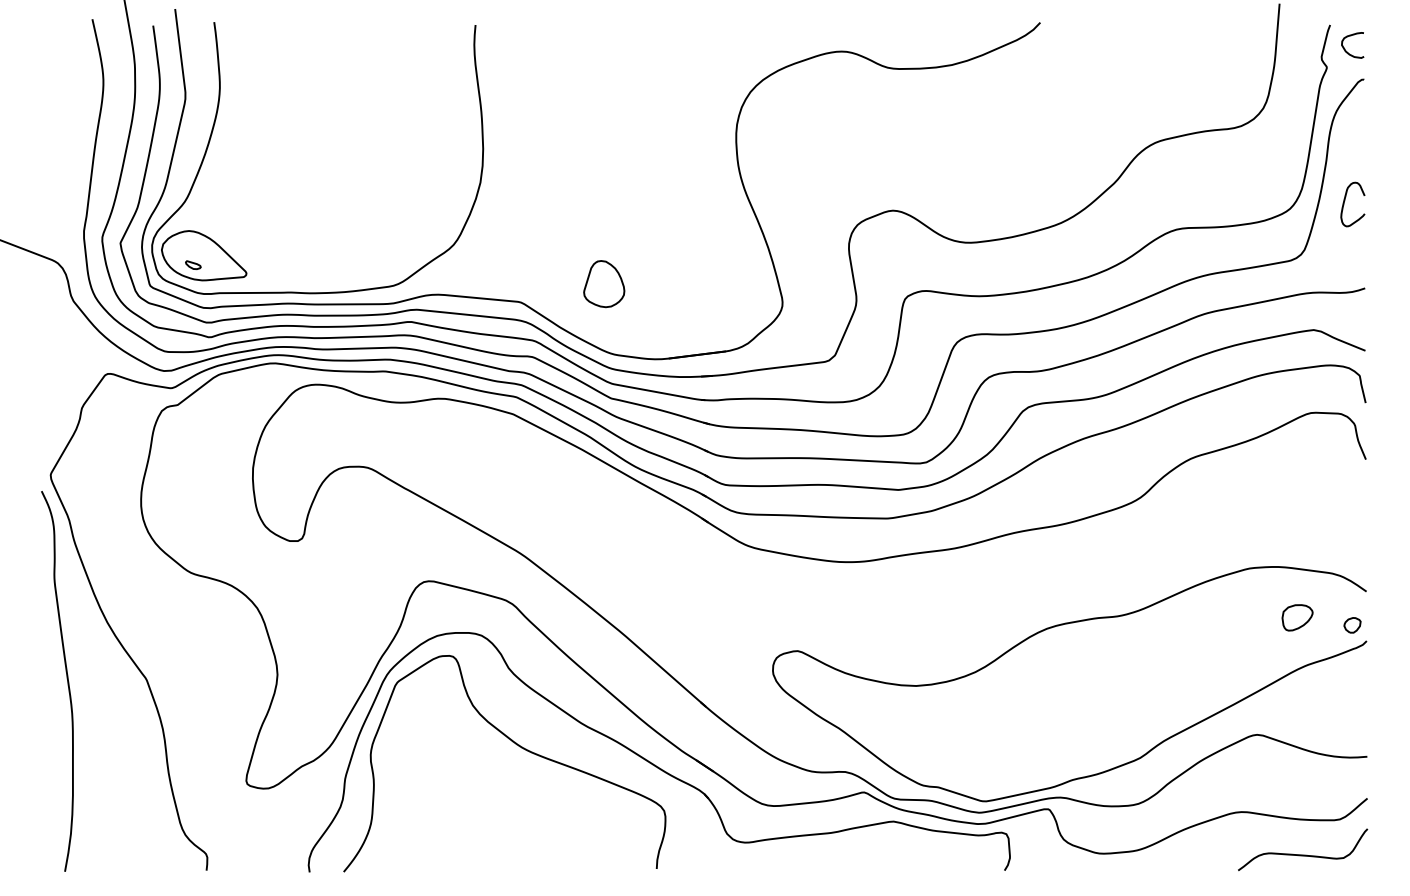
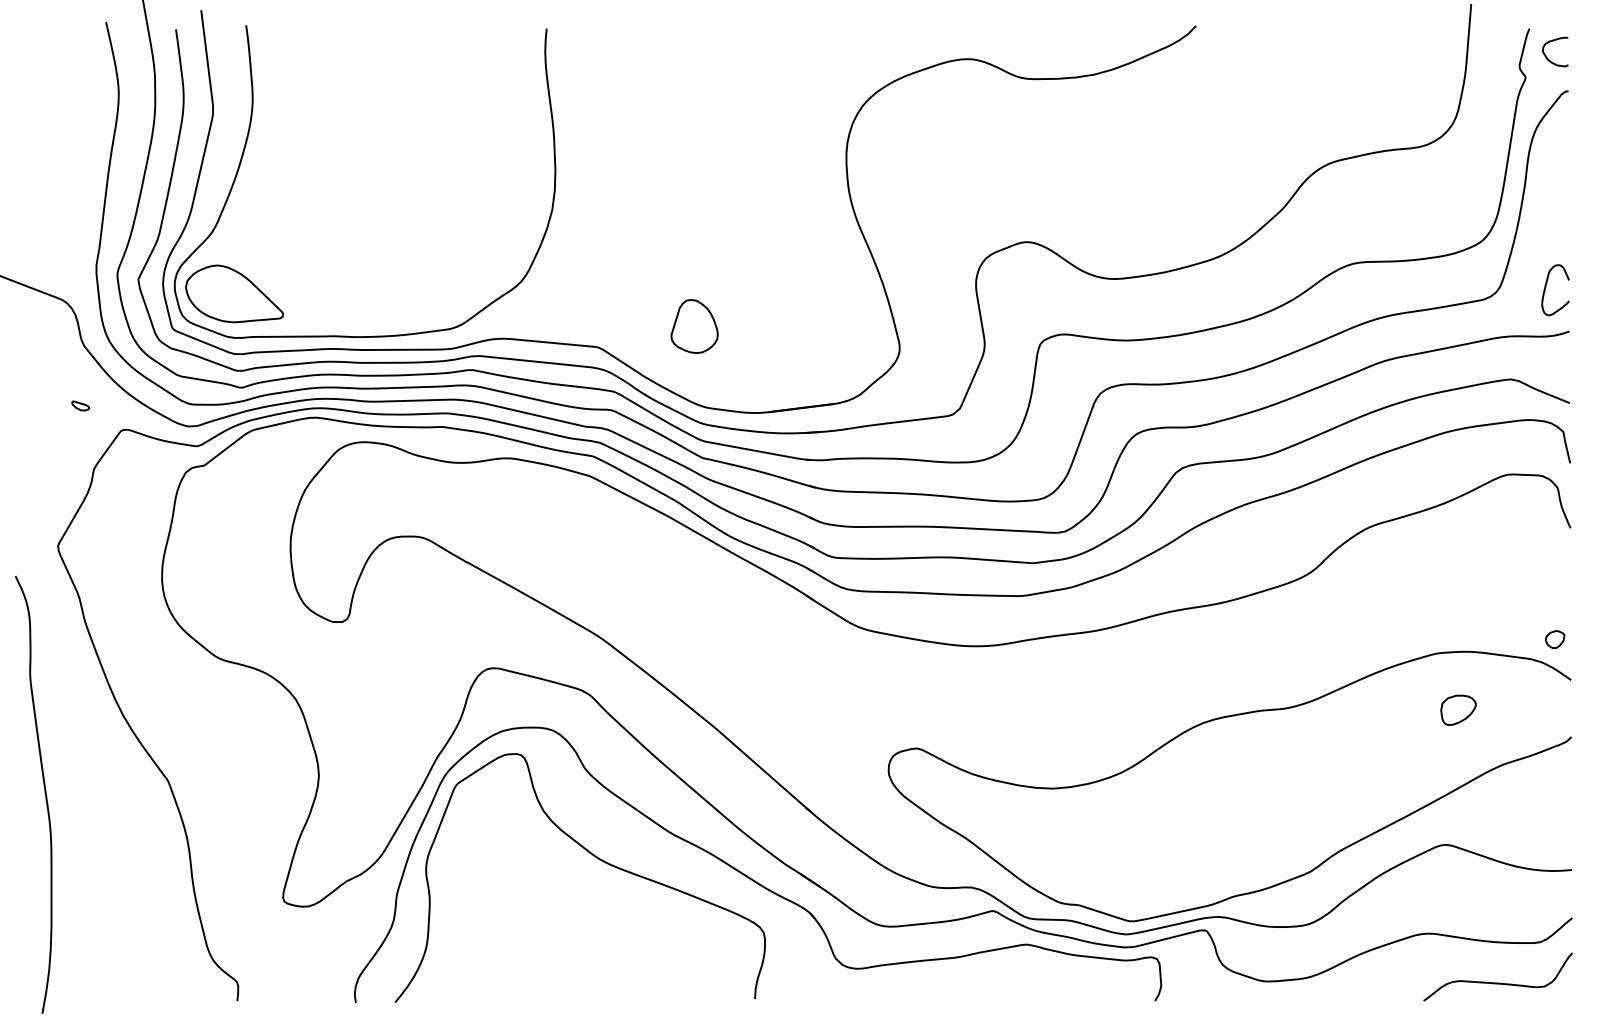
curve: (1344, 204) -> (1545, 290), moved
part: (193, 264) -> (80, 405), moved
part: (1297, 617) -> (1458, 709), moved
part: (1352, 625) -> (1555, 639), moved
curve: (66, 678) -> (44, 791), moved

